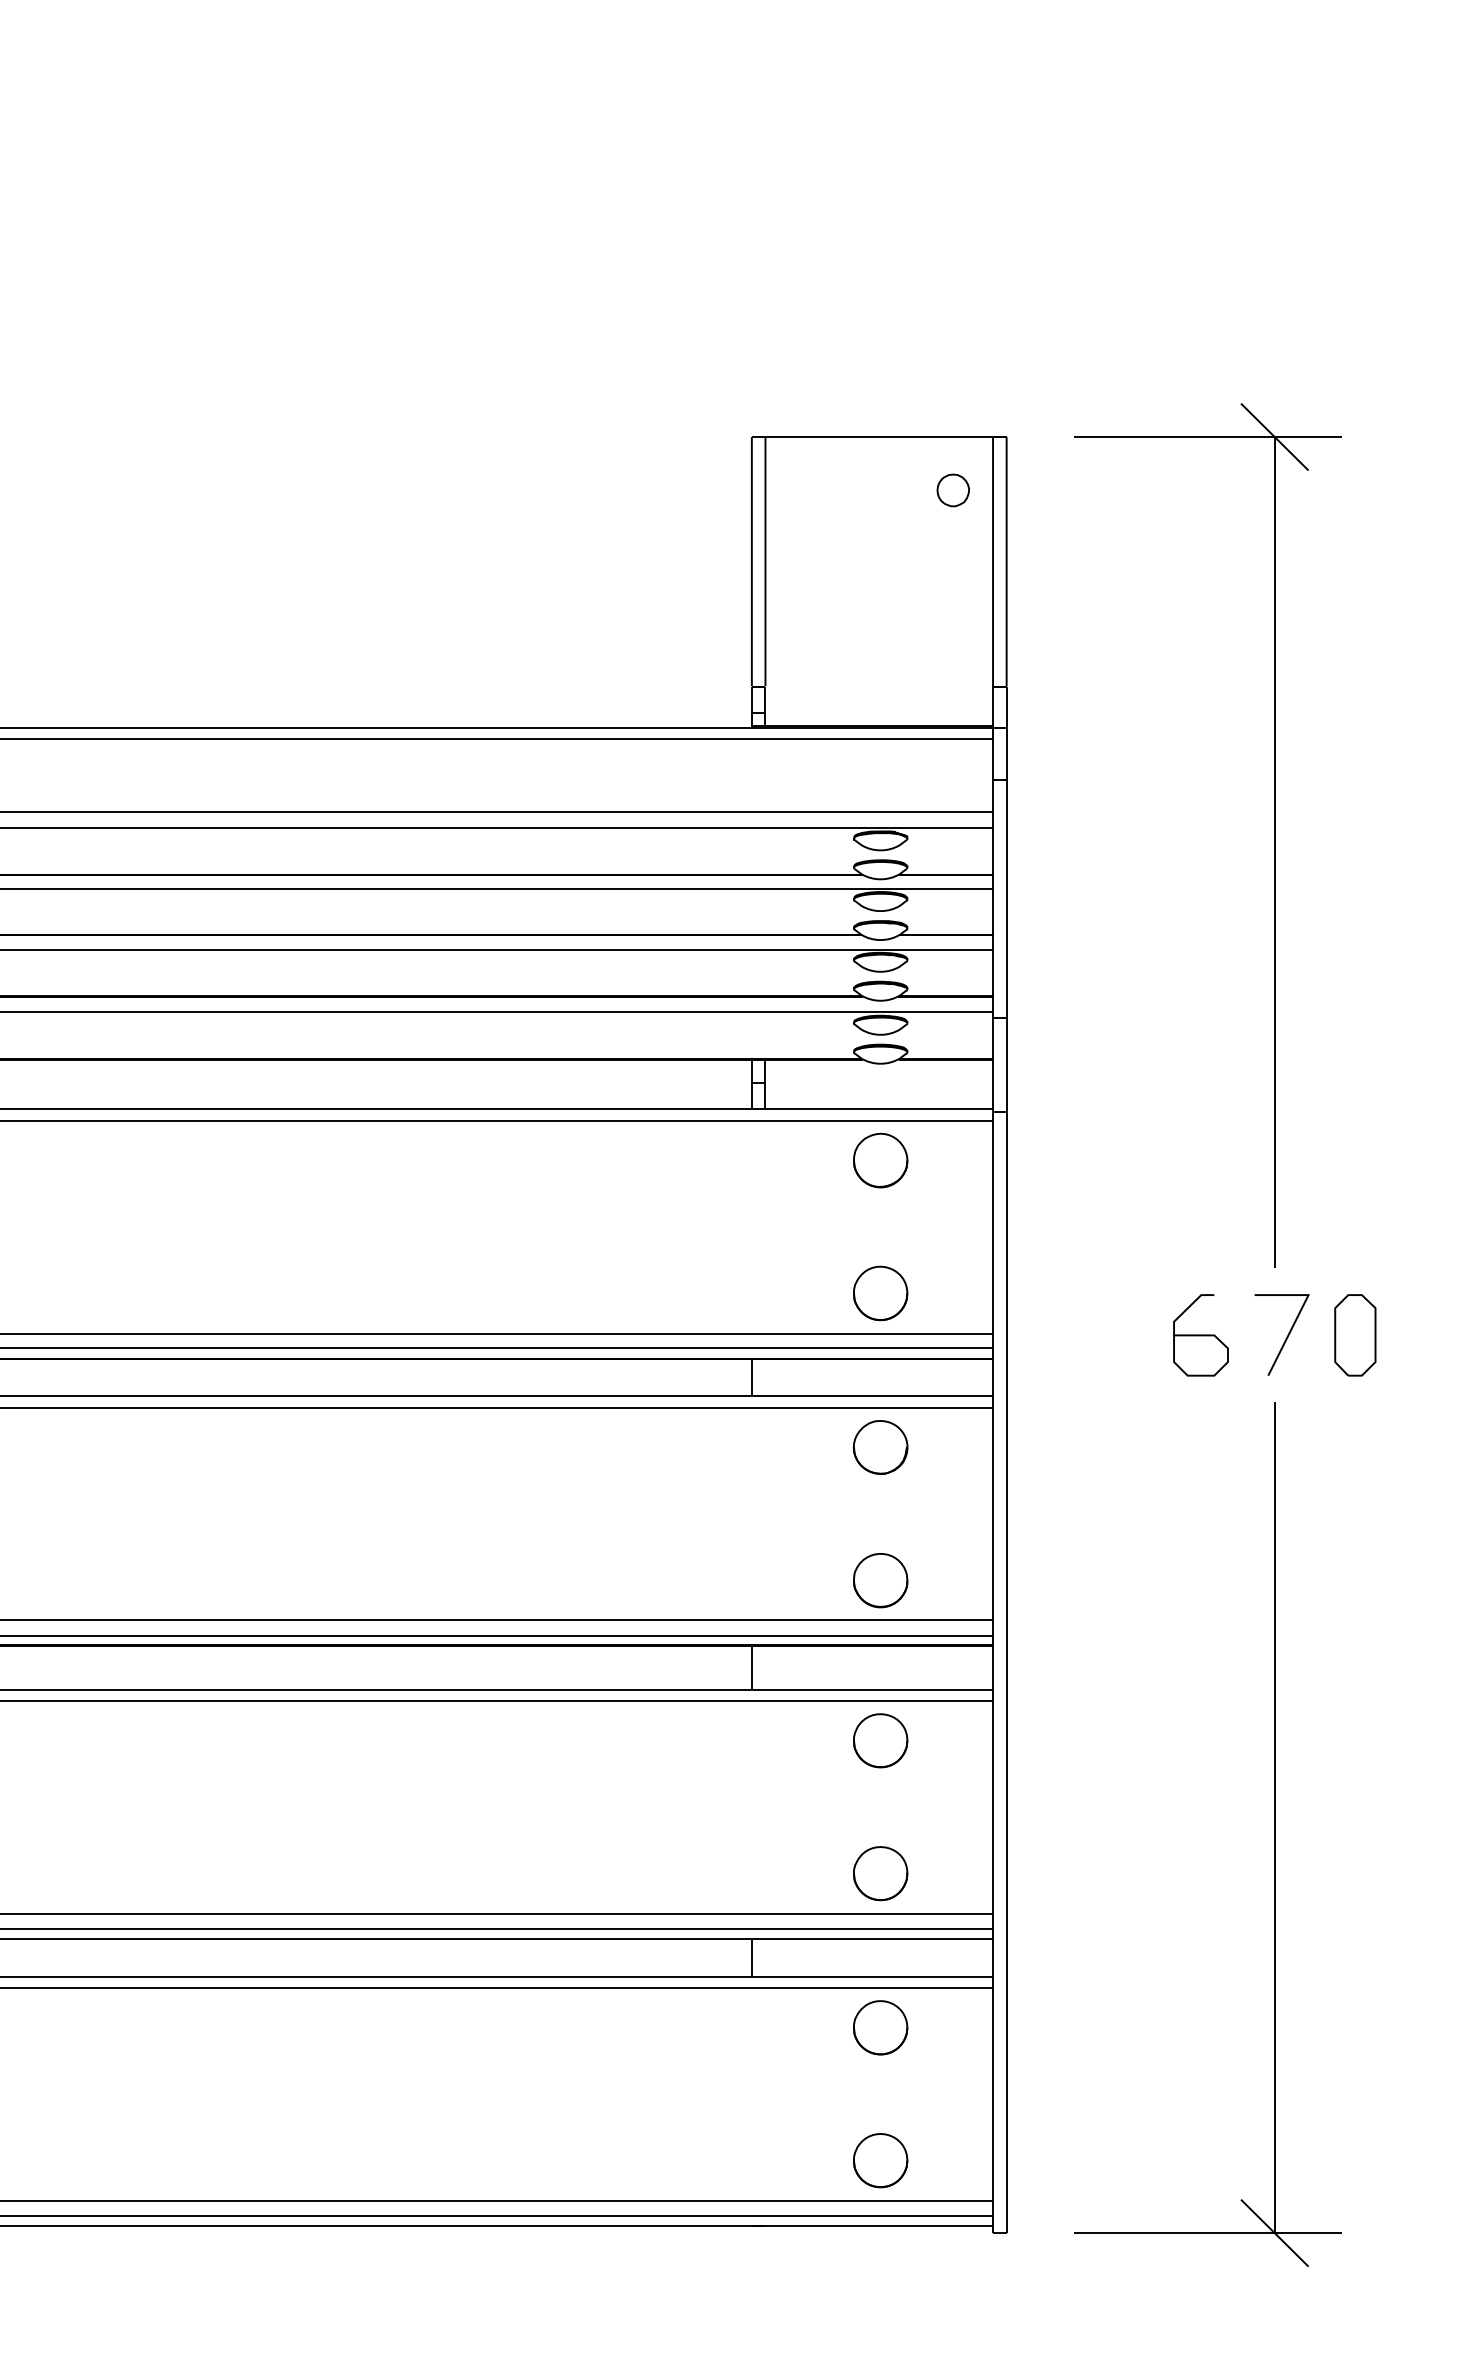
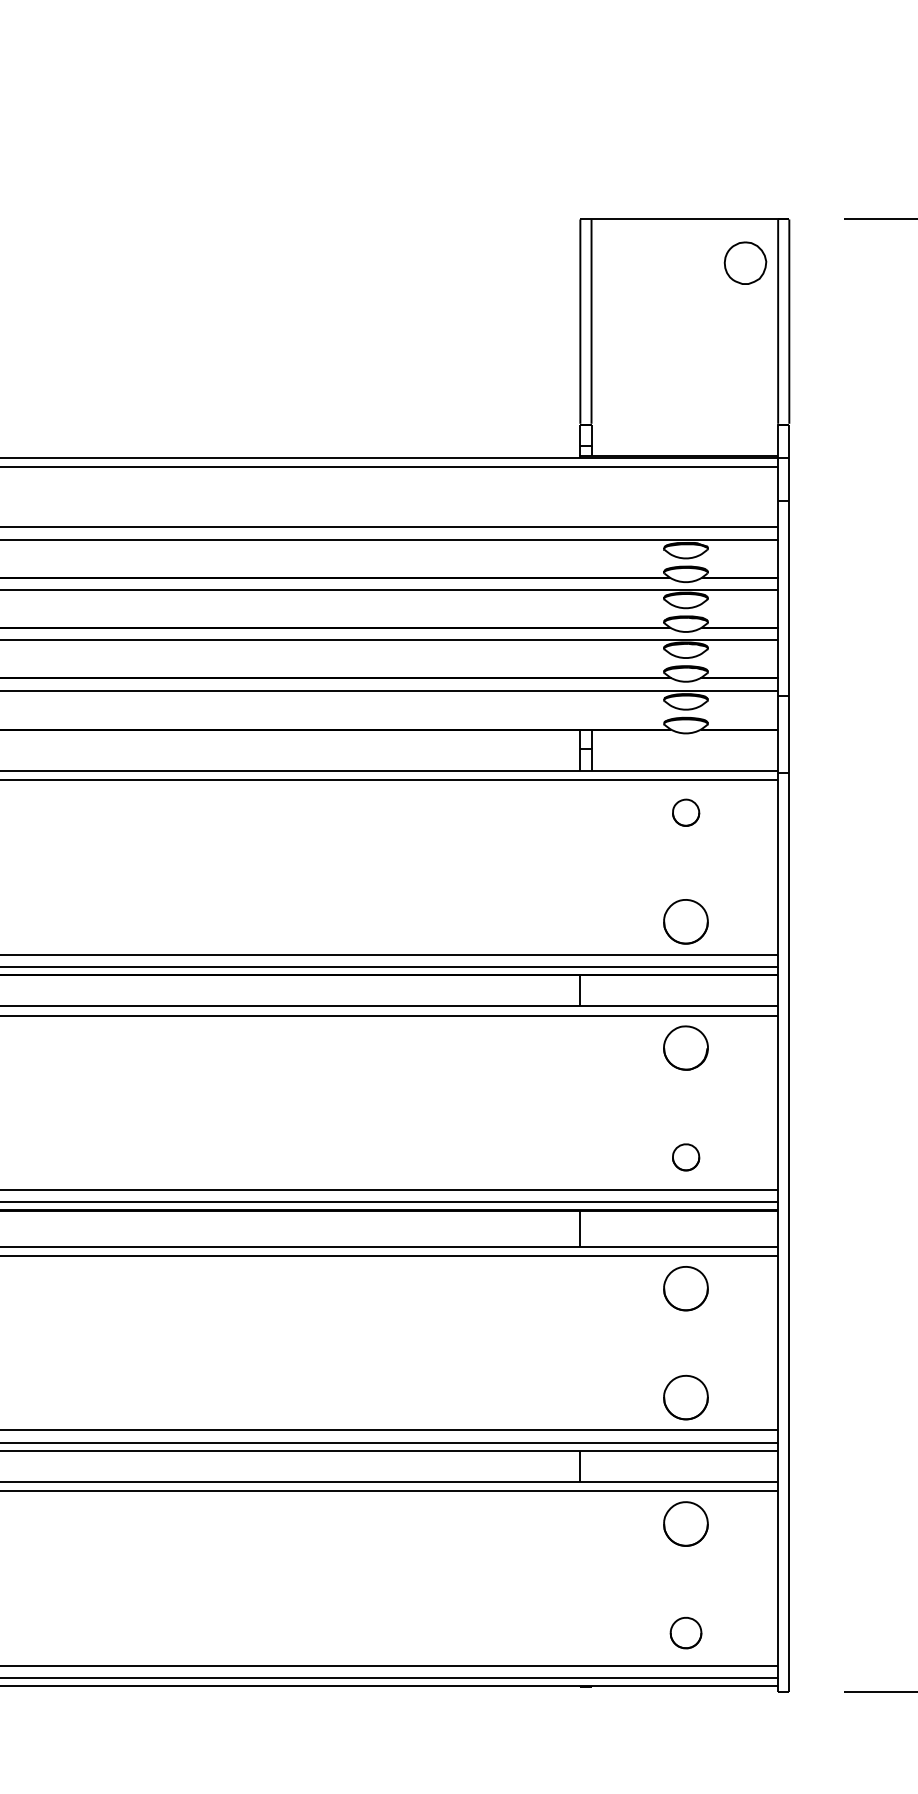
part: (953, 490) -> (745, 263), size x1.6
part: (880, 1160) -> (685, 812), size x0.6
part: (880, 1580) -> (685, 1157), size x0.6
part: (880, 2160) -> (685, 1632), size x0.7

